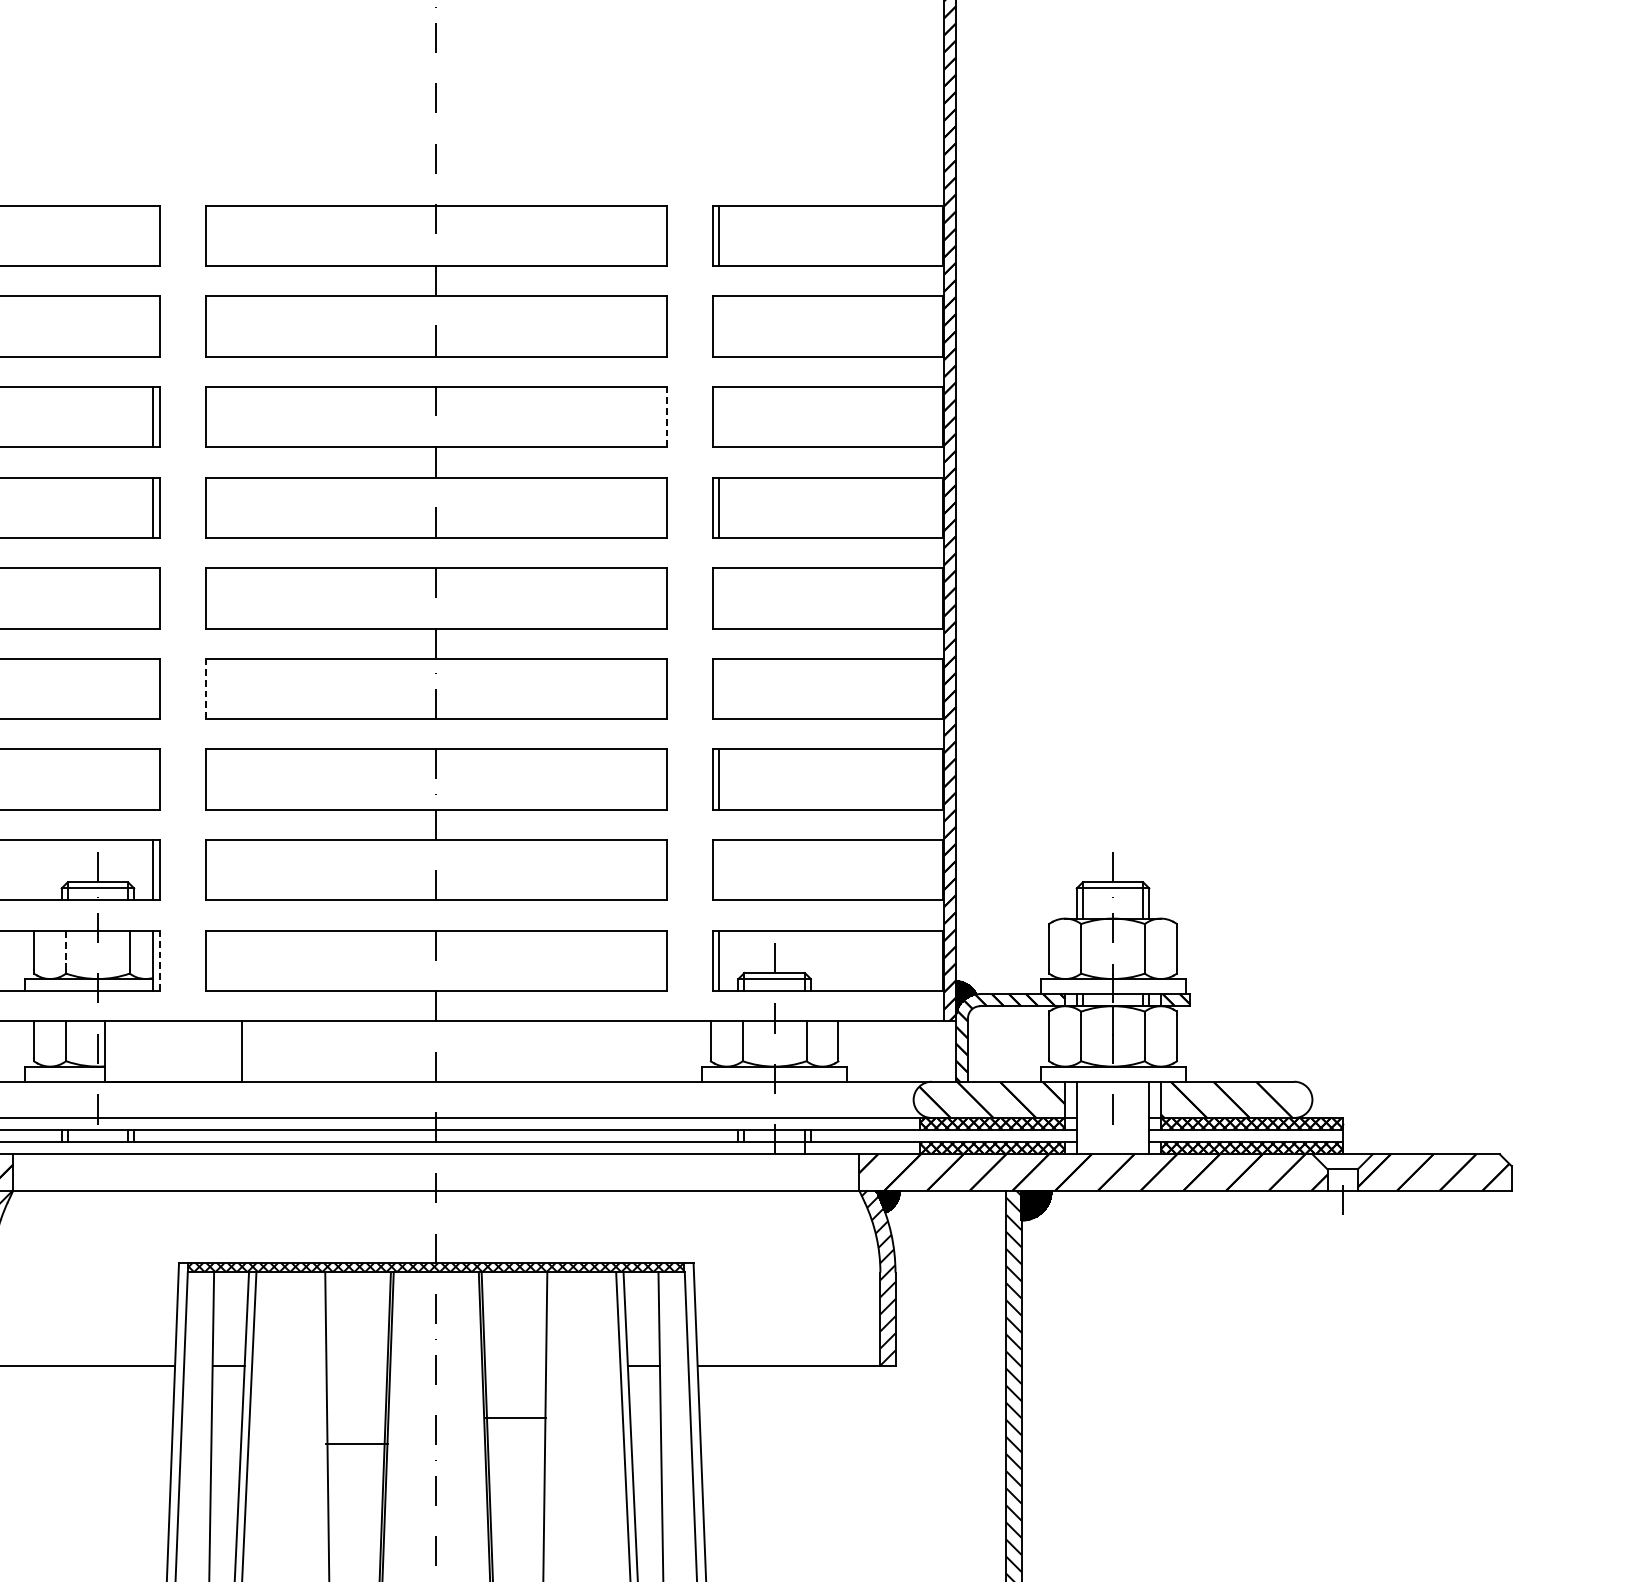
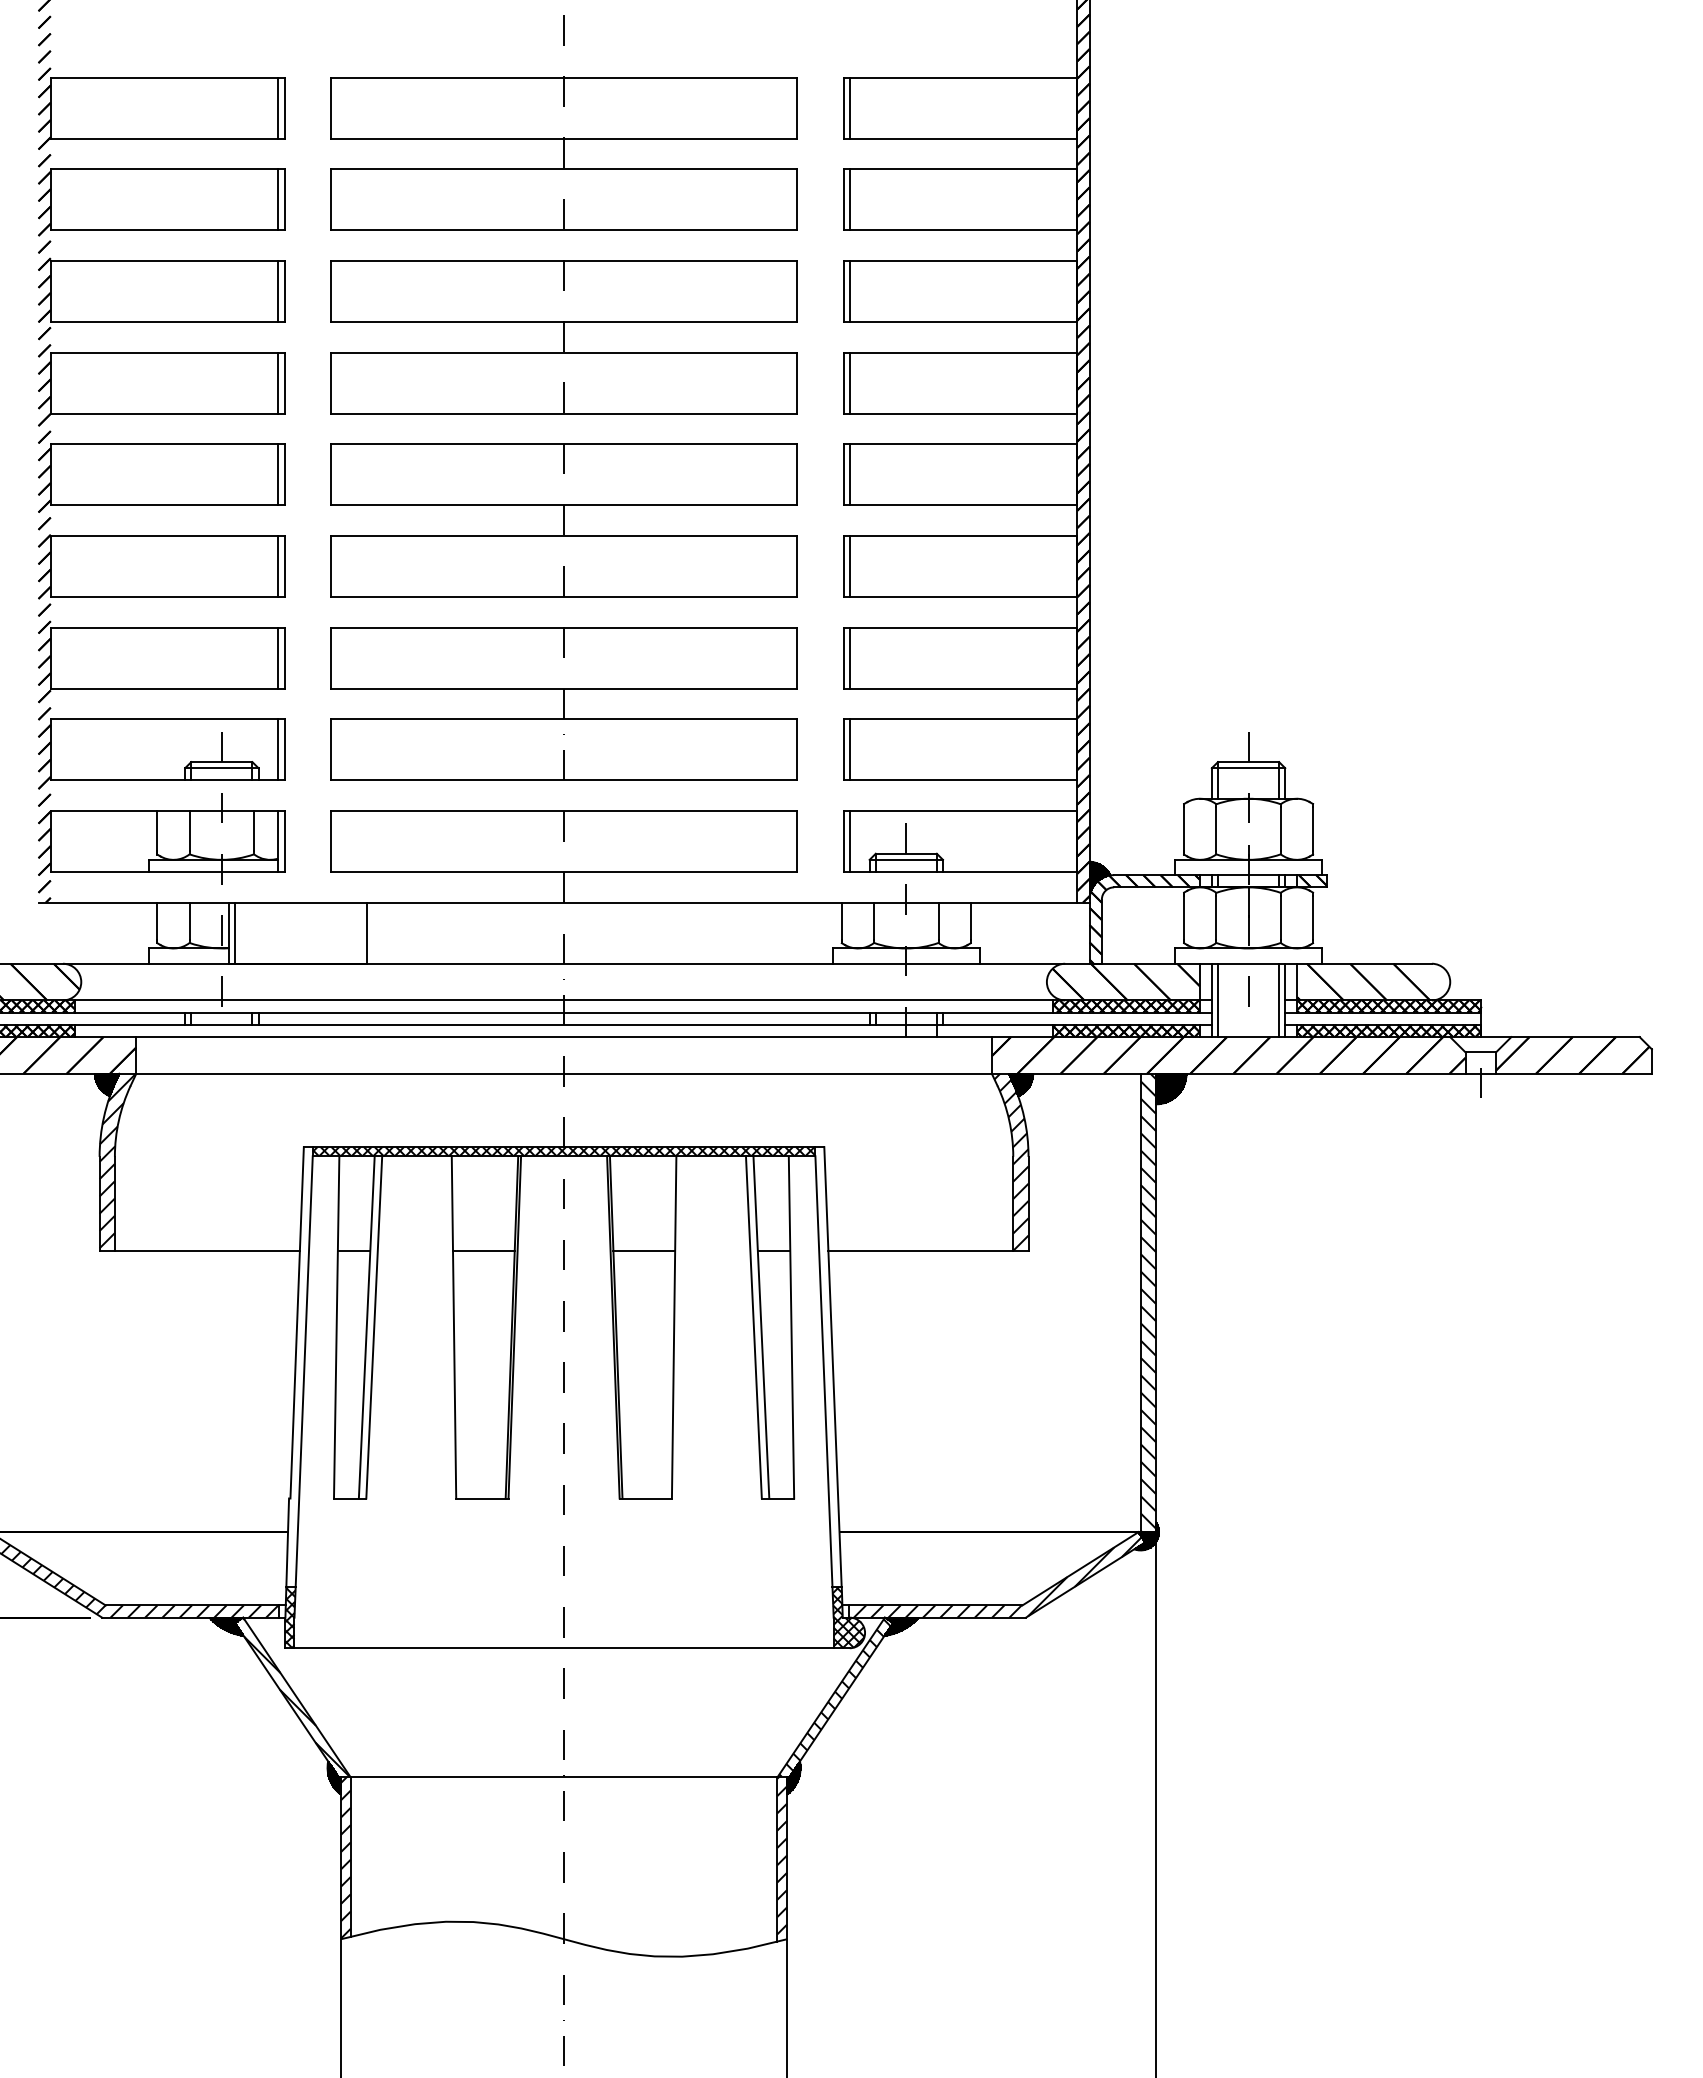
line: (152, 235) -> (277, 107), added
line: (152, 326) -> (277, 199), added
line: (719, 326) -> (850, 199), added
line: (667, 417) -> (797, 291), dashed -> solid
line: (719, 417) -> (850, 291), added
line: (152, 598) -> (277, 474), added
line: (719, 598) -> (850, 474), added
line: (152, 688) -> (277, 566), added
line: (206, 688) -> (331, 566), dashed -> solid
line: (719, 688) -> (850, 566), added
line: (152, 778) -> (277, 657), added
line: (719, 869) -> (850, 749), added
line: (65, 950) -> (189, 830), dashed -> solid
line: (159, 960) -> (284, 841), dashed -> solid
line: (111, 1050) -> (235, 932), added
line: (1083, 1118) -> (1218, 1000), added
line: (1143, 1118) -> (1279, 1000), added
line: (515, 1417) -> (644, 1250), moved
line: (356, 1443) -> (483, 1250), moved

